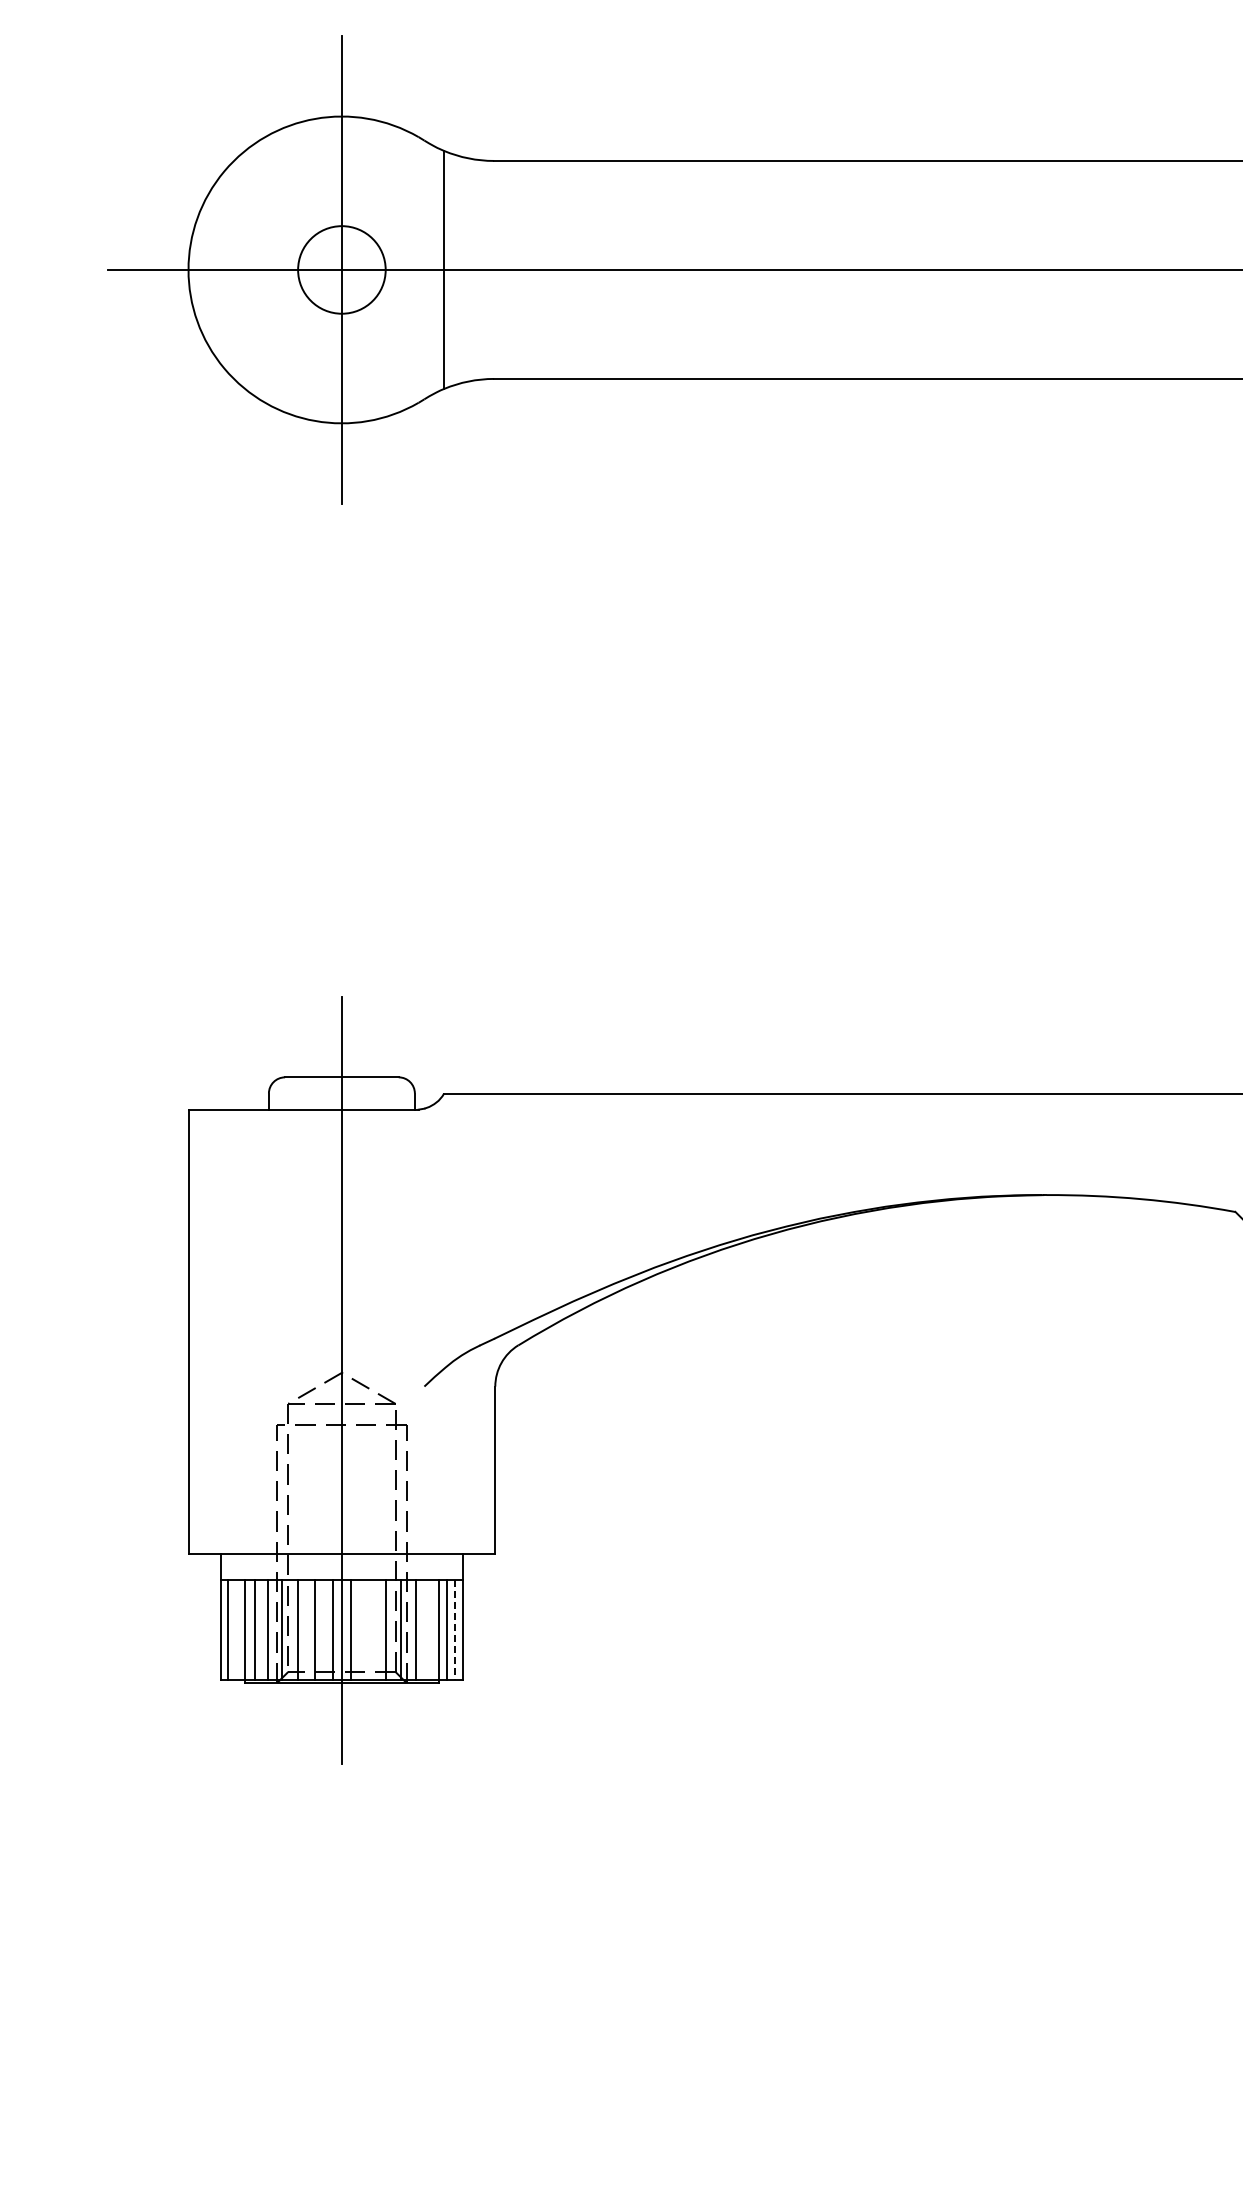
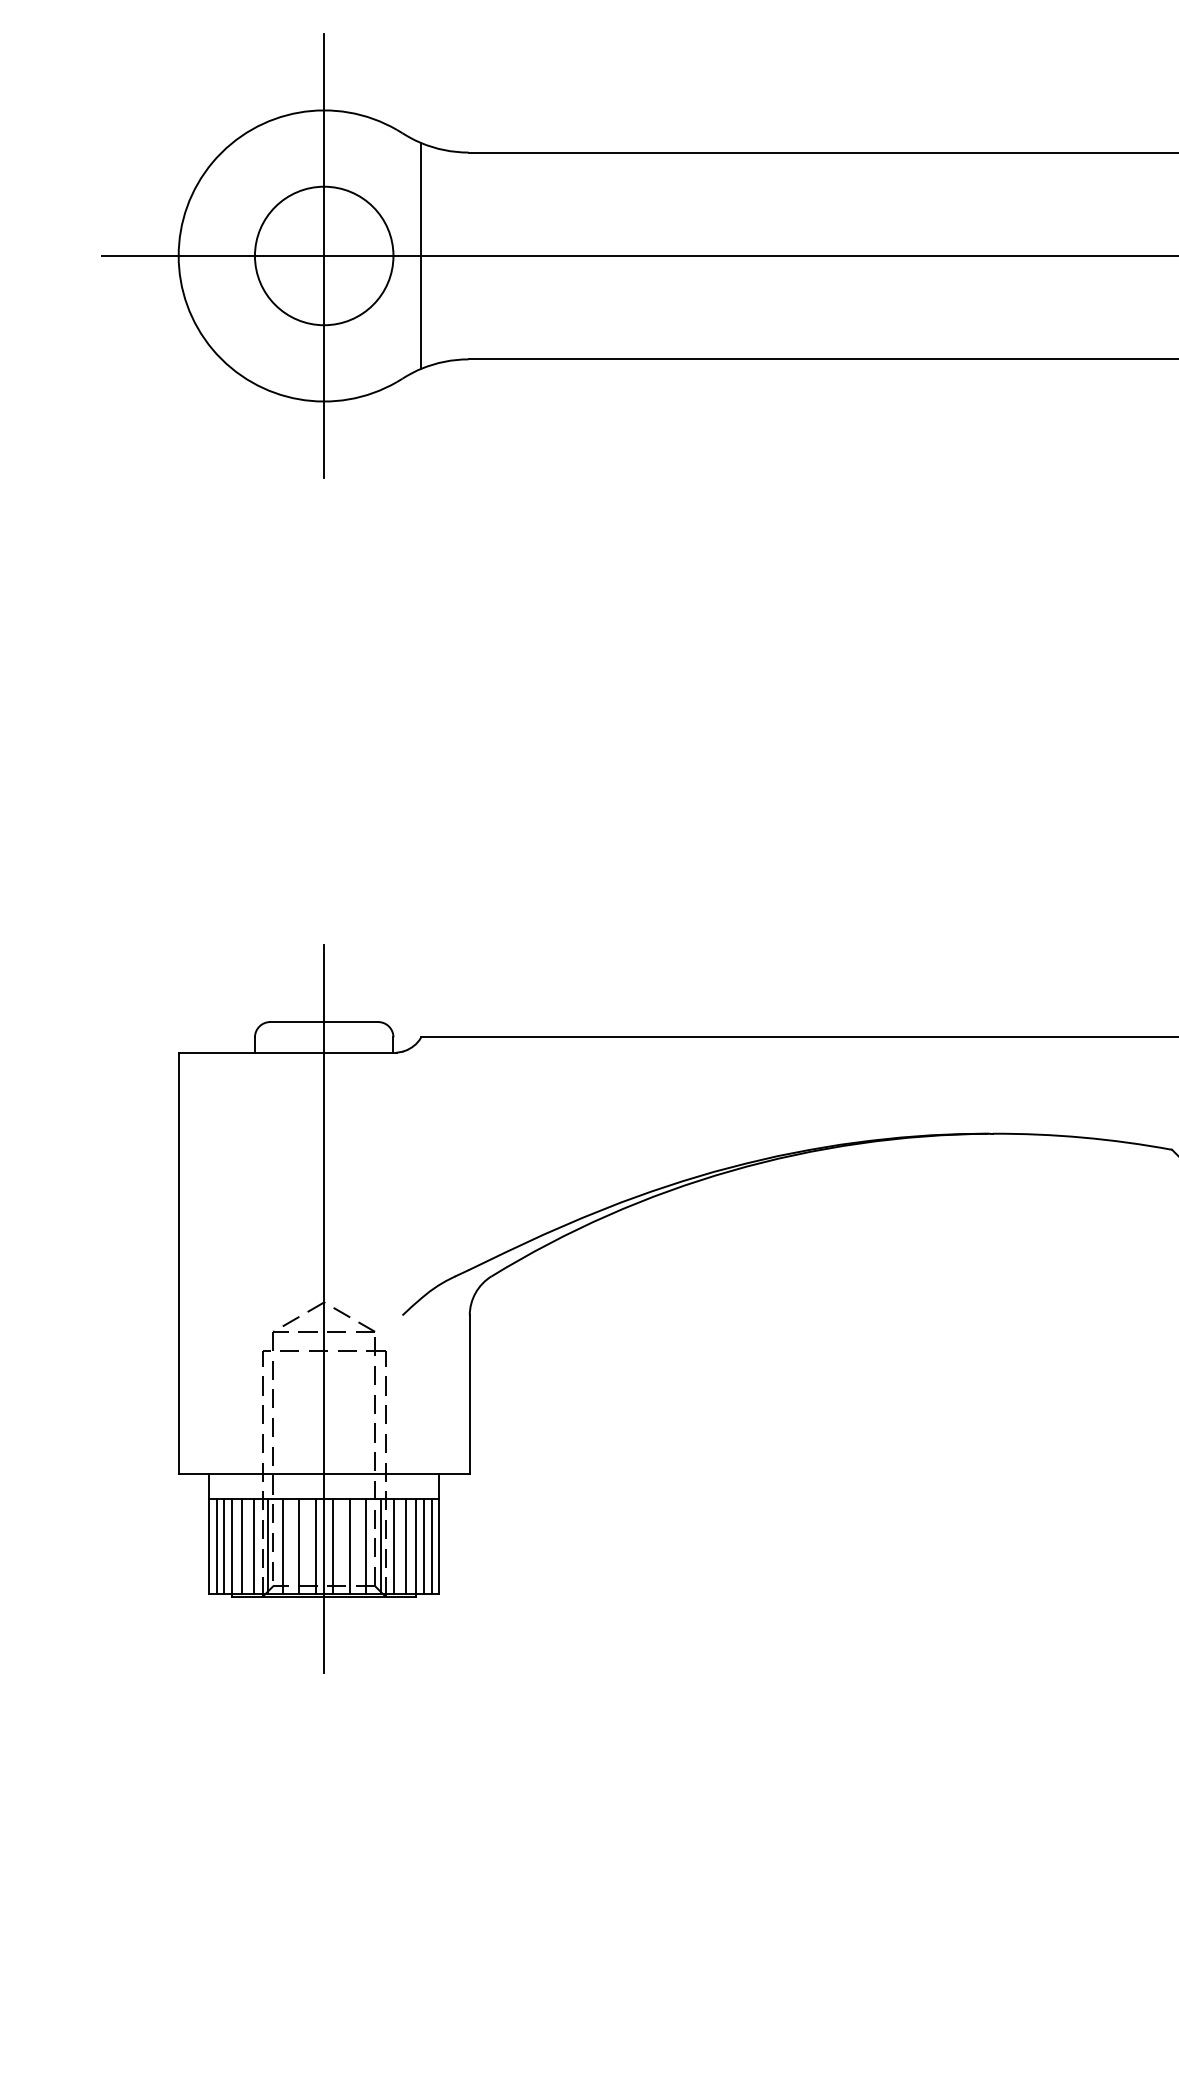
circle: (341, 269) -> (323, 255), size x1.67
line: (236, 1629) -> (224, 1545), added
line: (368, 1629) -> (349, 1545), added
line: (428, 1629) -> (406, 1545), added
line: (455, 1630) -> (431, 1546), dashed -> solid

